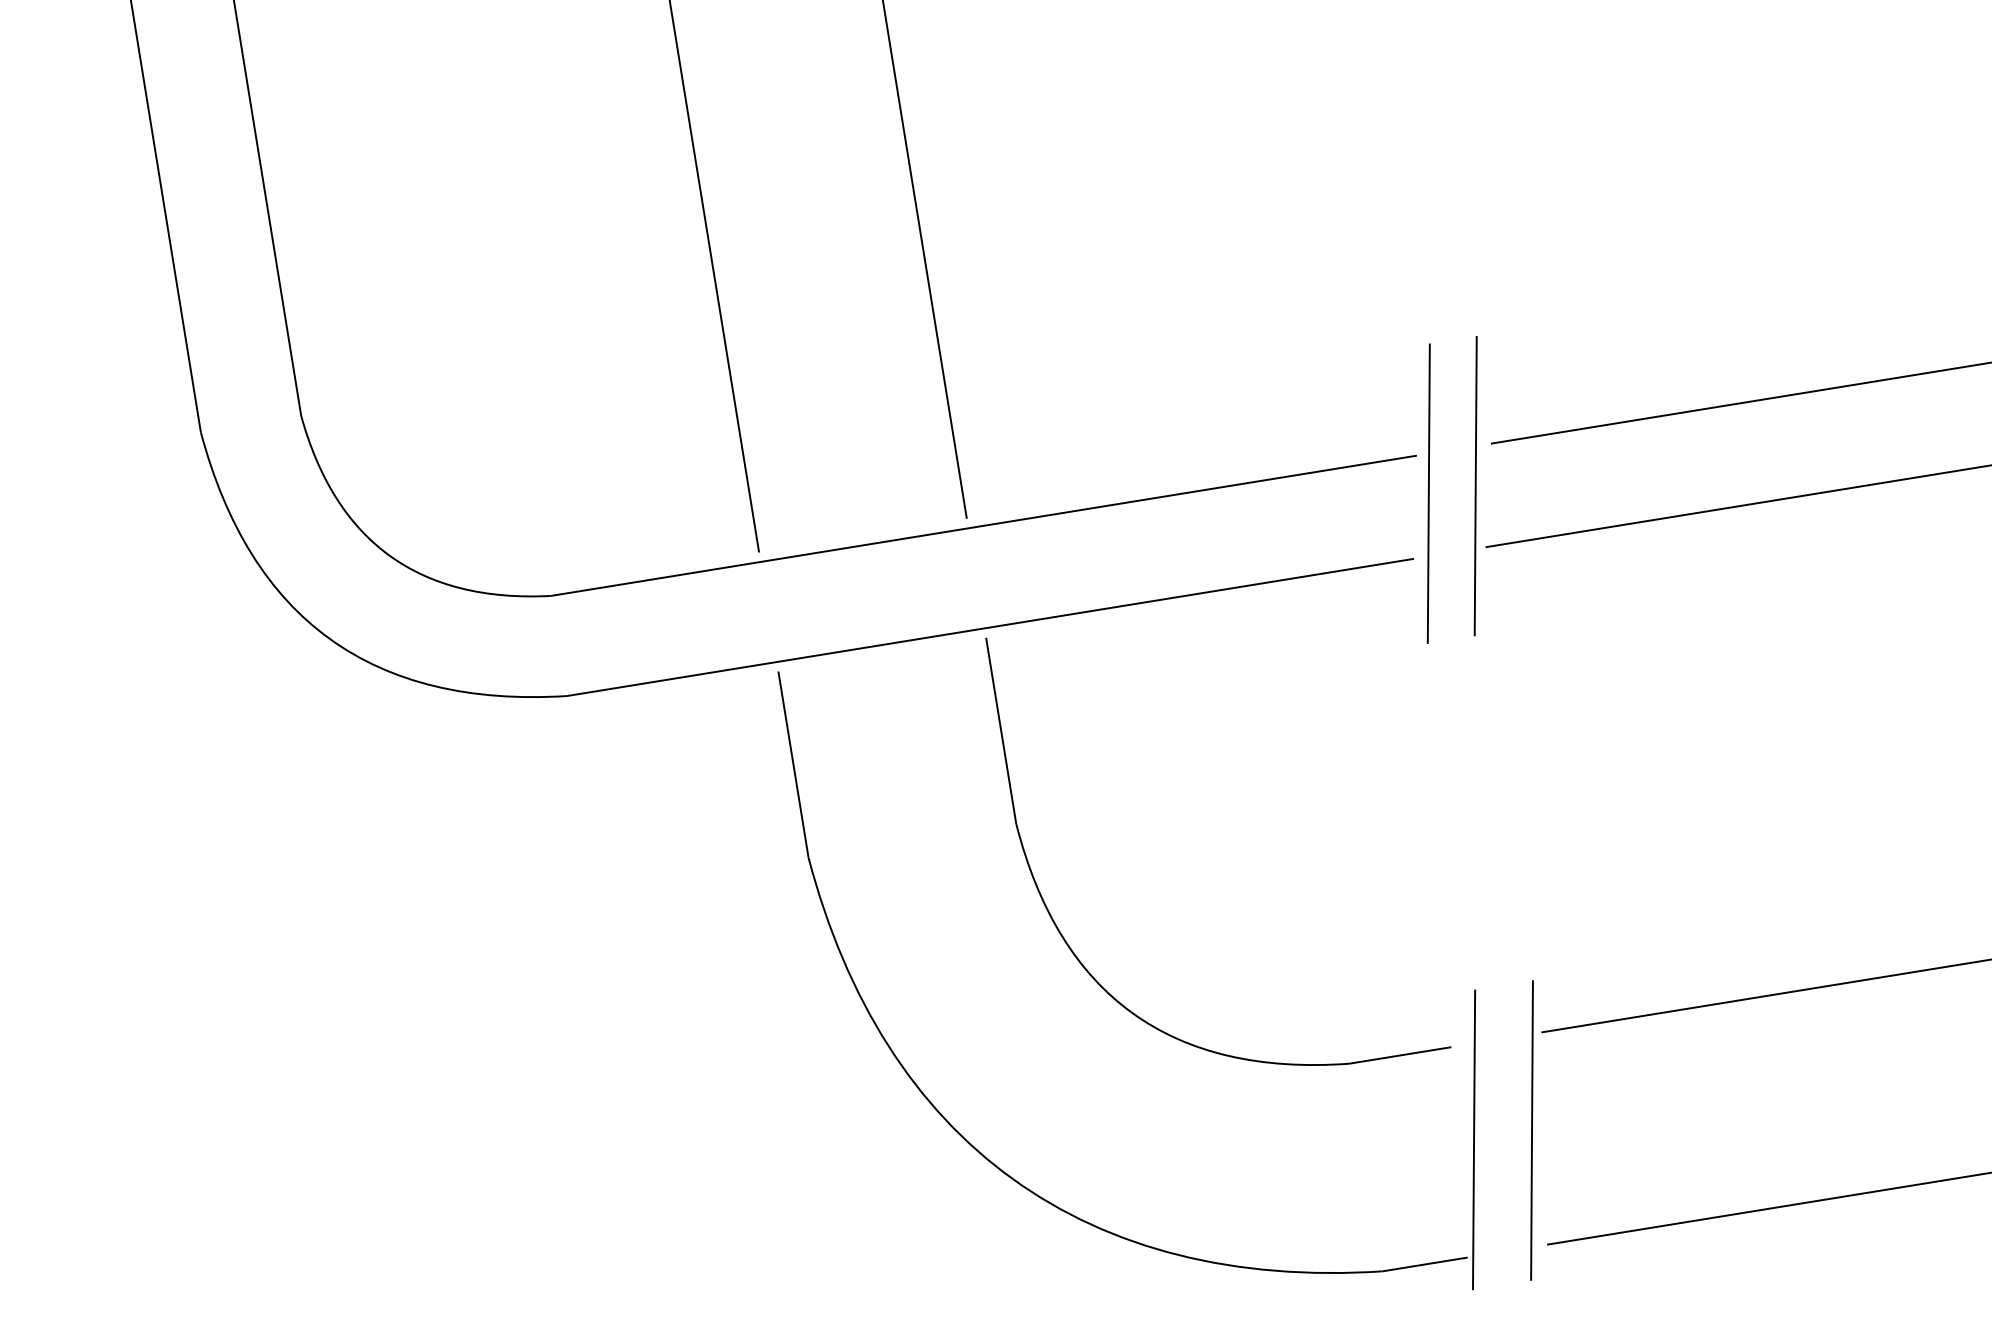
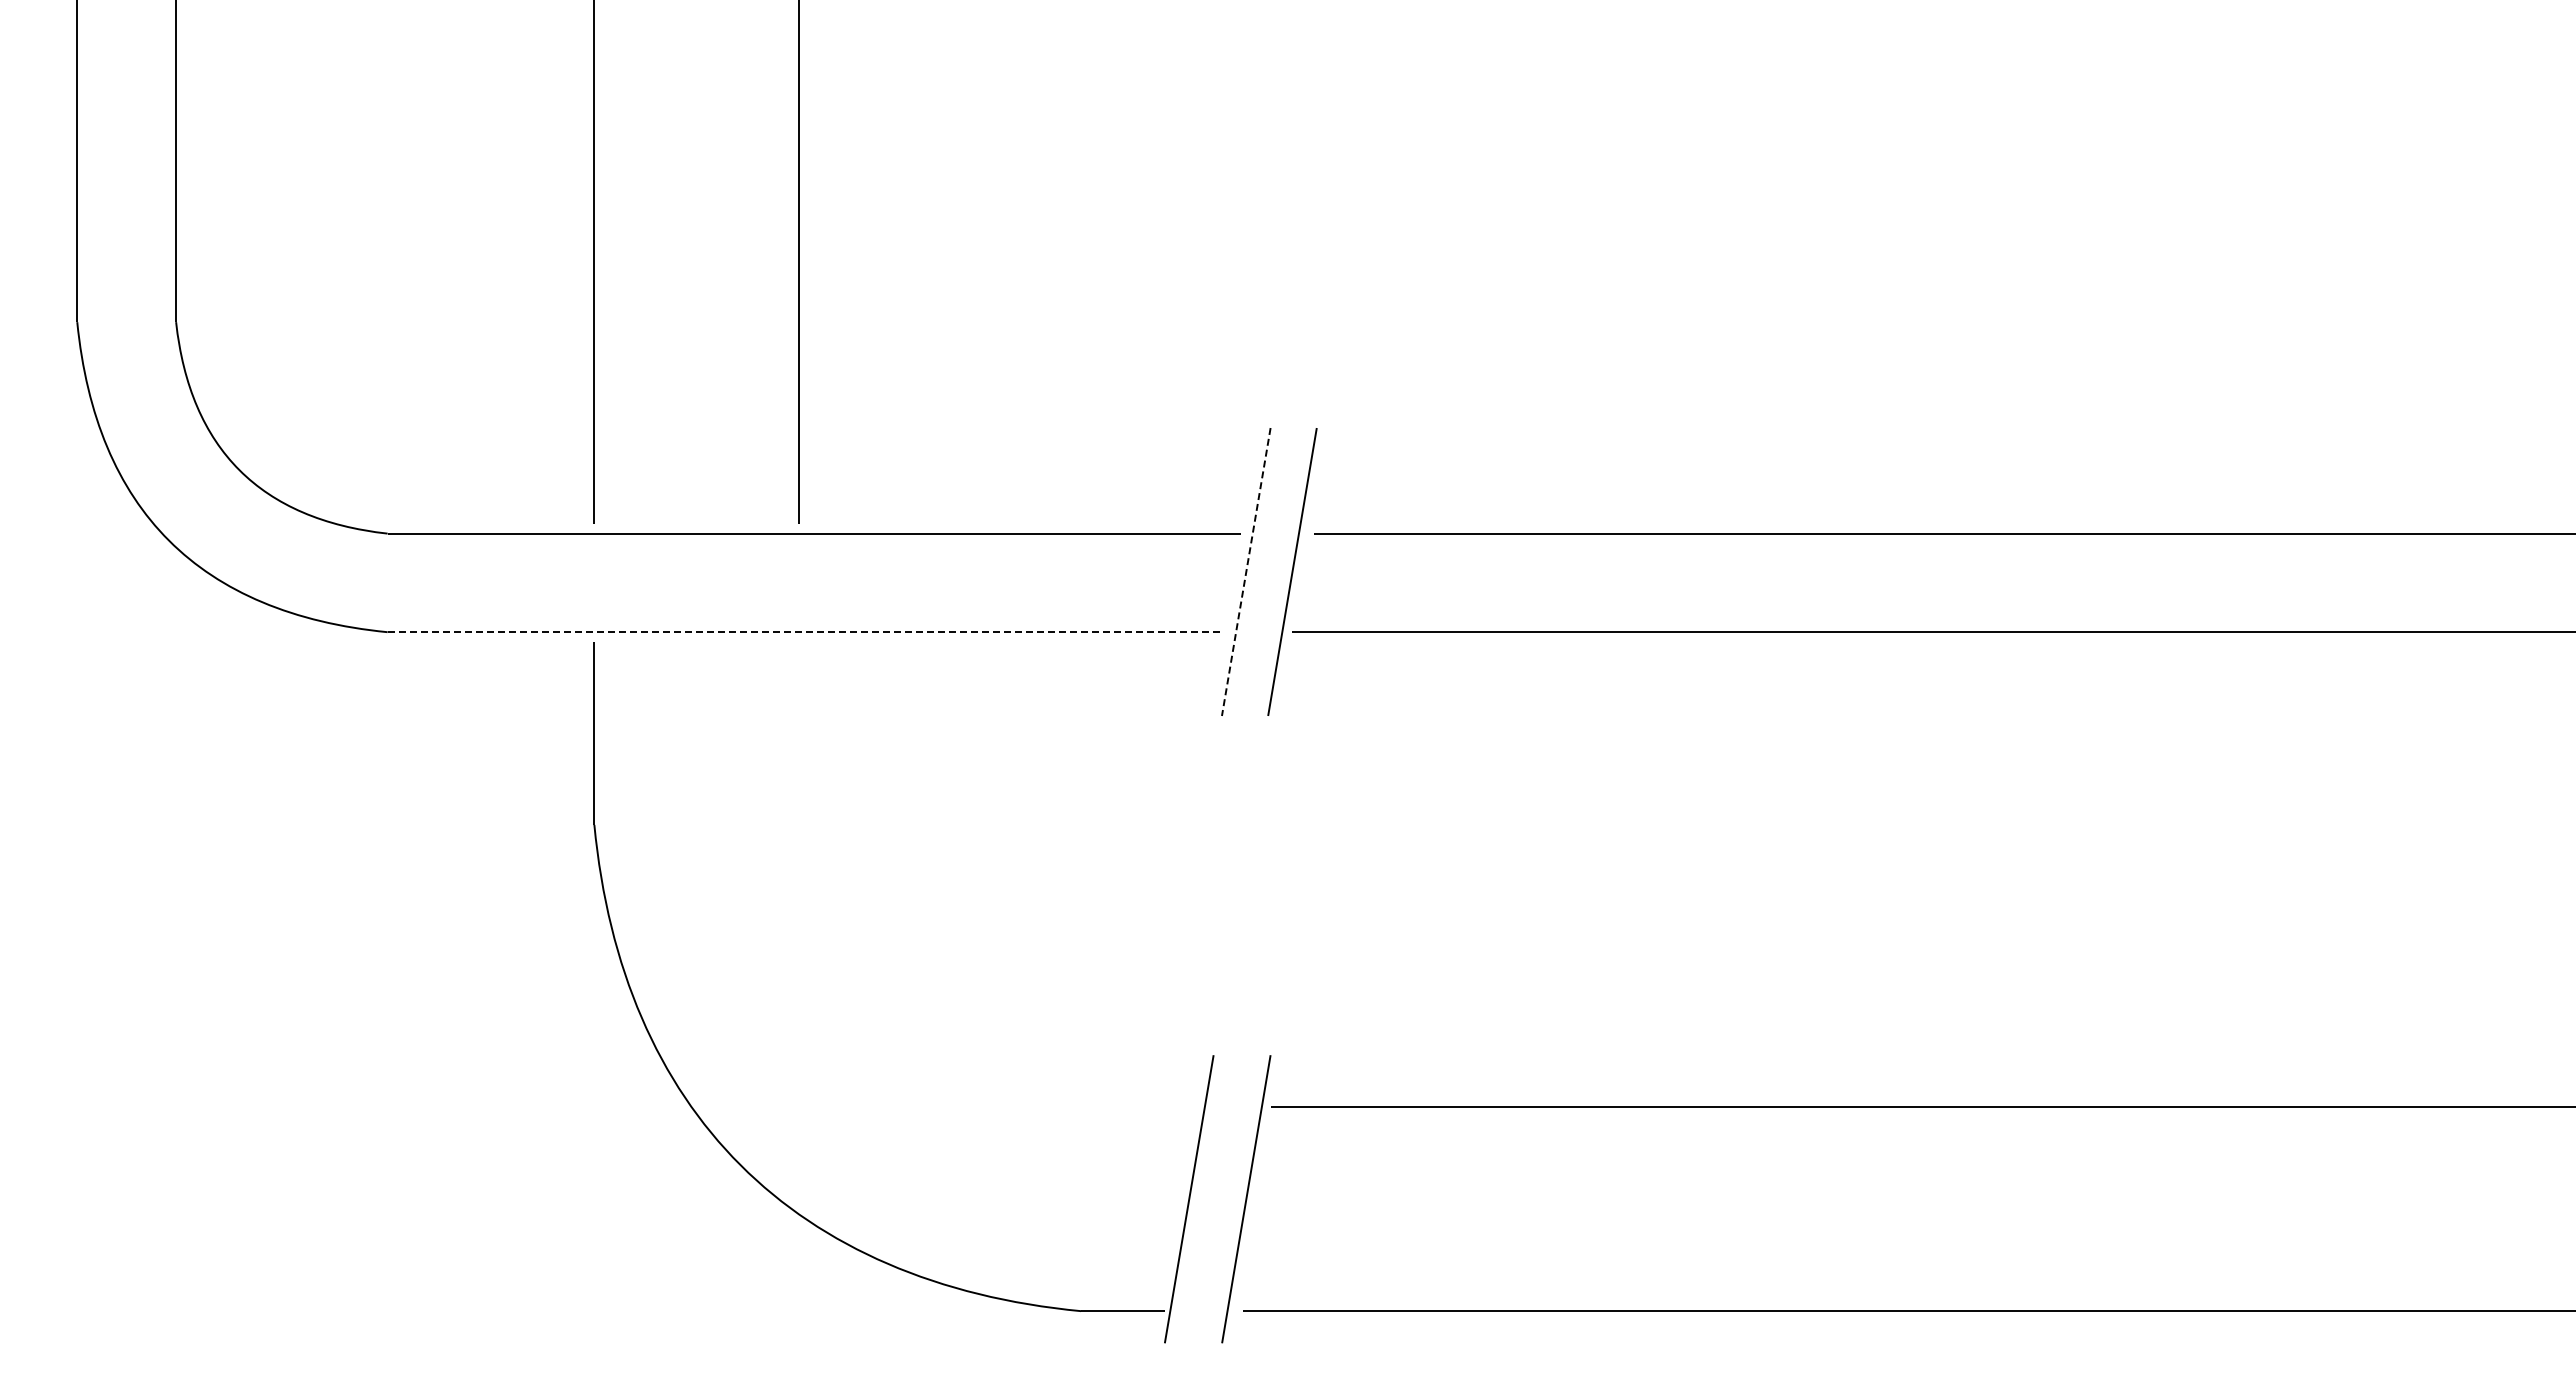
line: (1429, 494) -> (1246, 572), solid -> dashed
line: (991, 627) -> (805, 632), solid -> dashed
part: (1062, 934) -> (826, 938), removed

